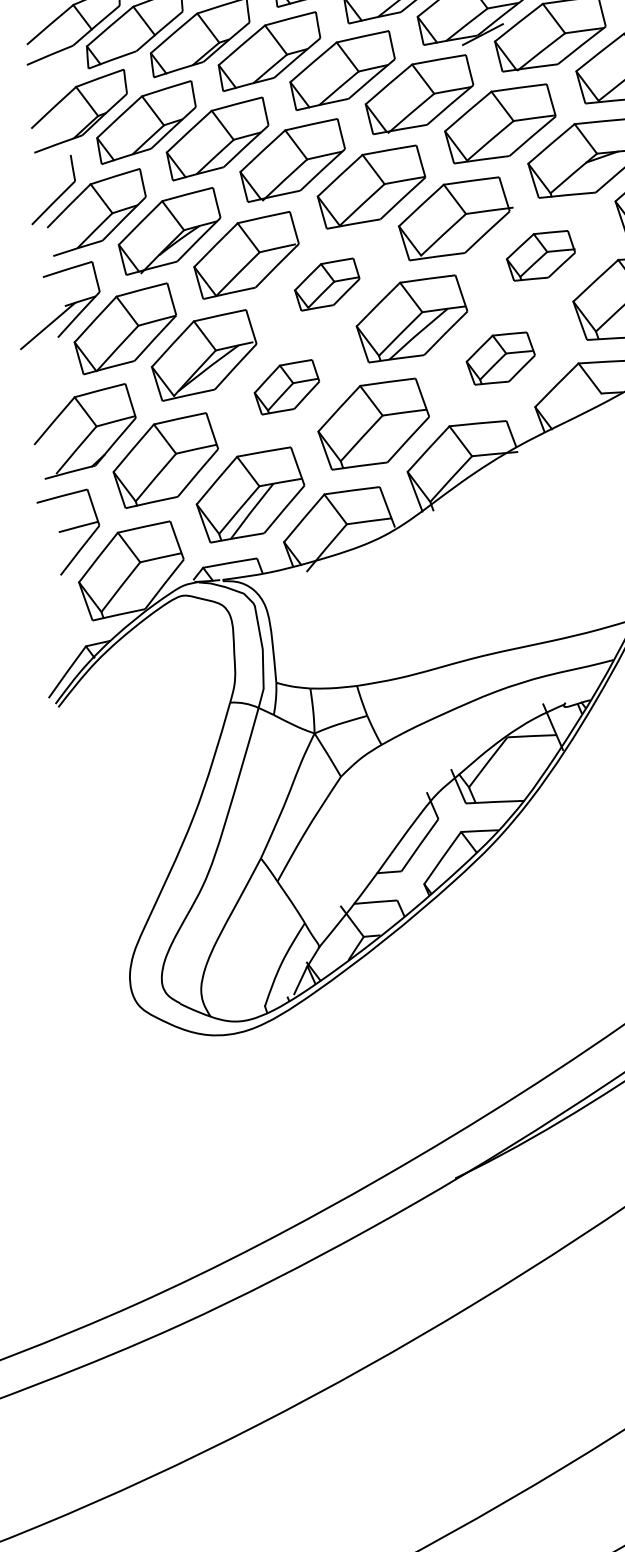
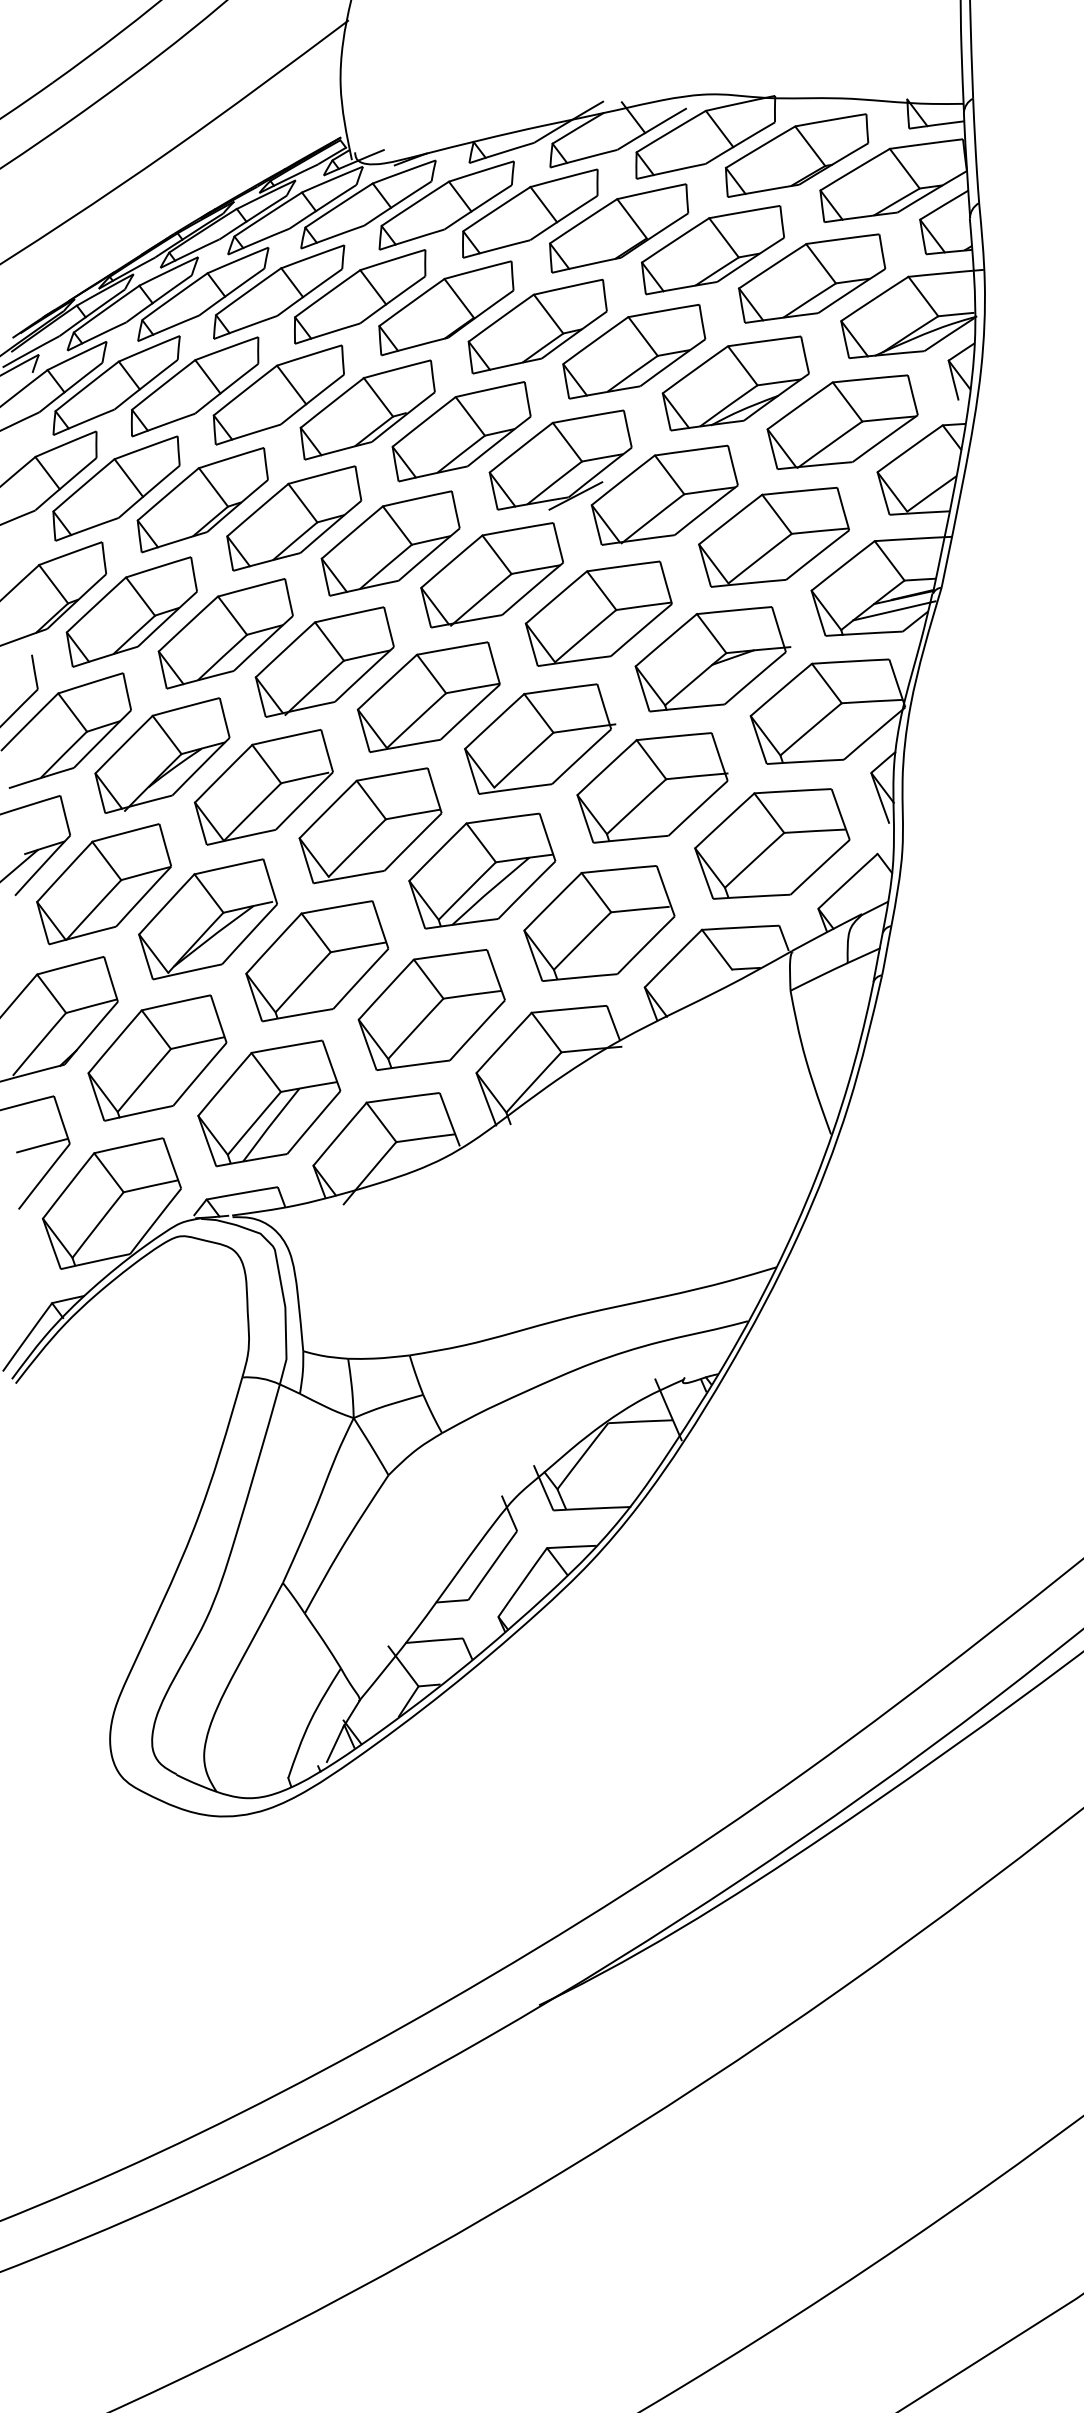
part: (541, 255) -> (652, 787), size x1.67
part: (327, 284) -> (370, 825), size x1.67
part: (500, 358) -> (599, 923), size x1.67
part: (287, 387) -> (317, 961), size x1.67

